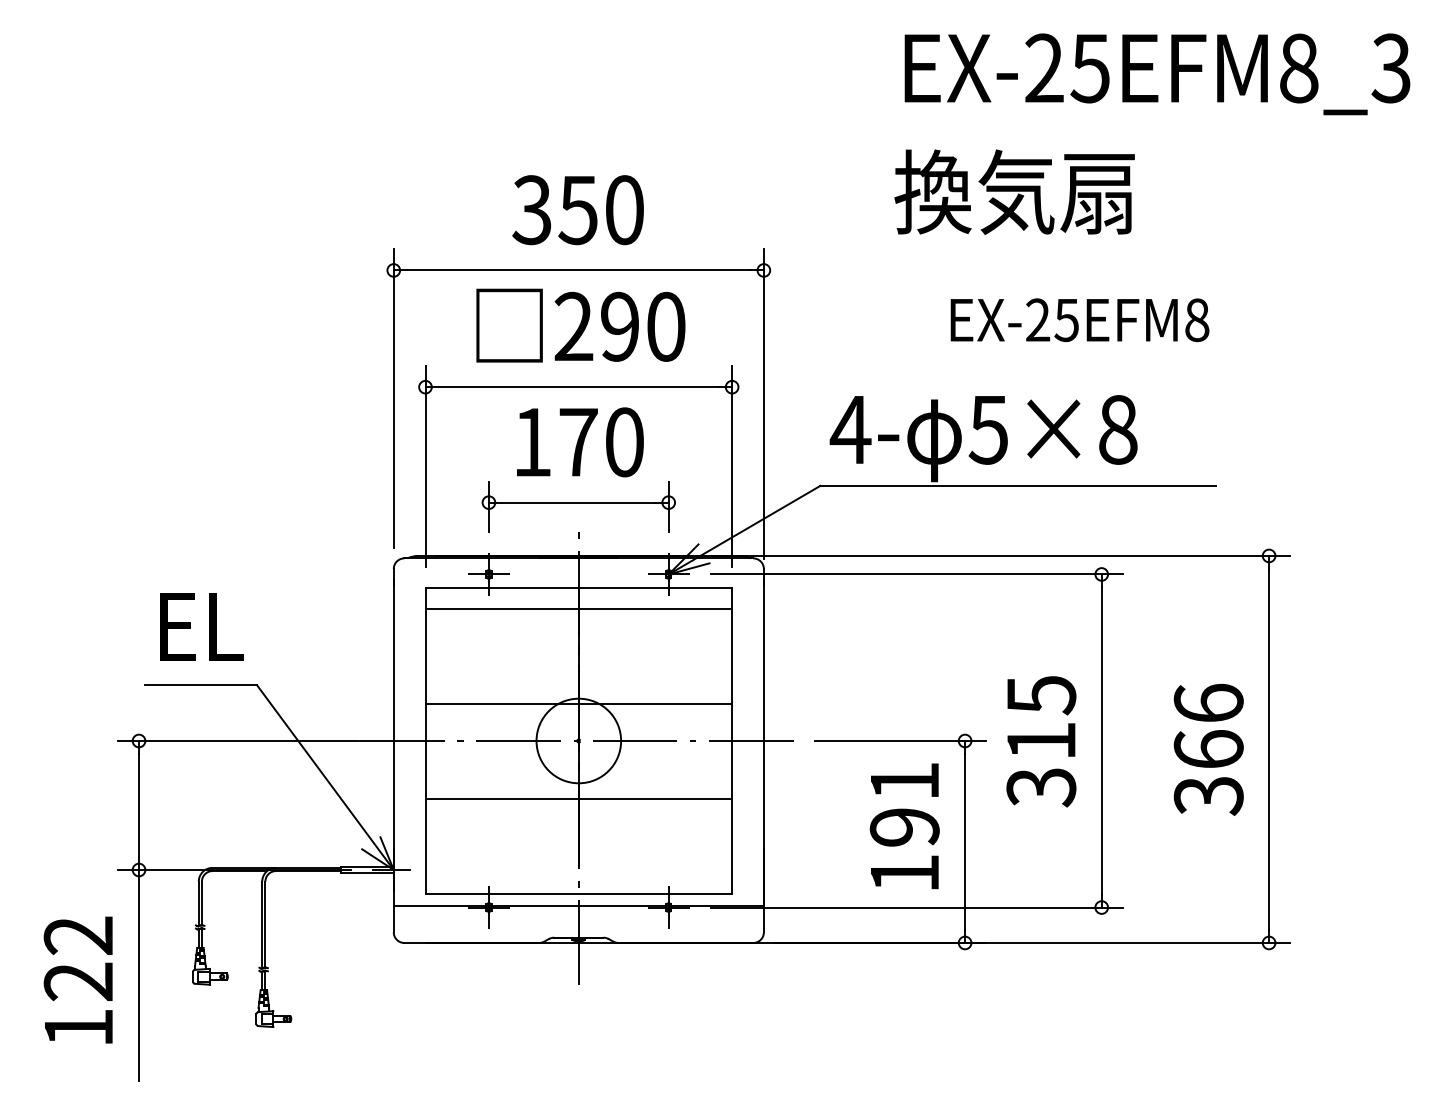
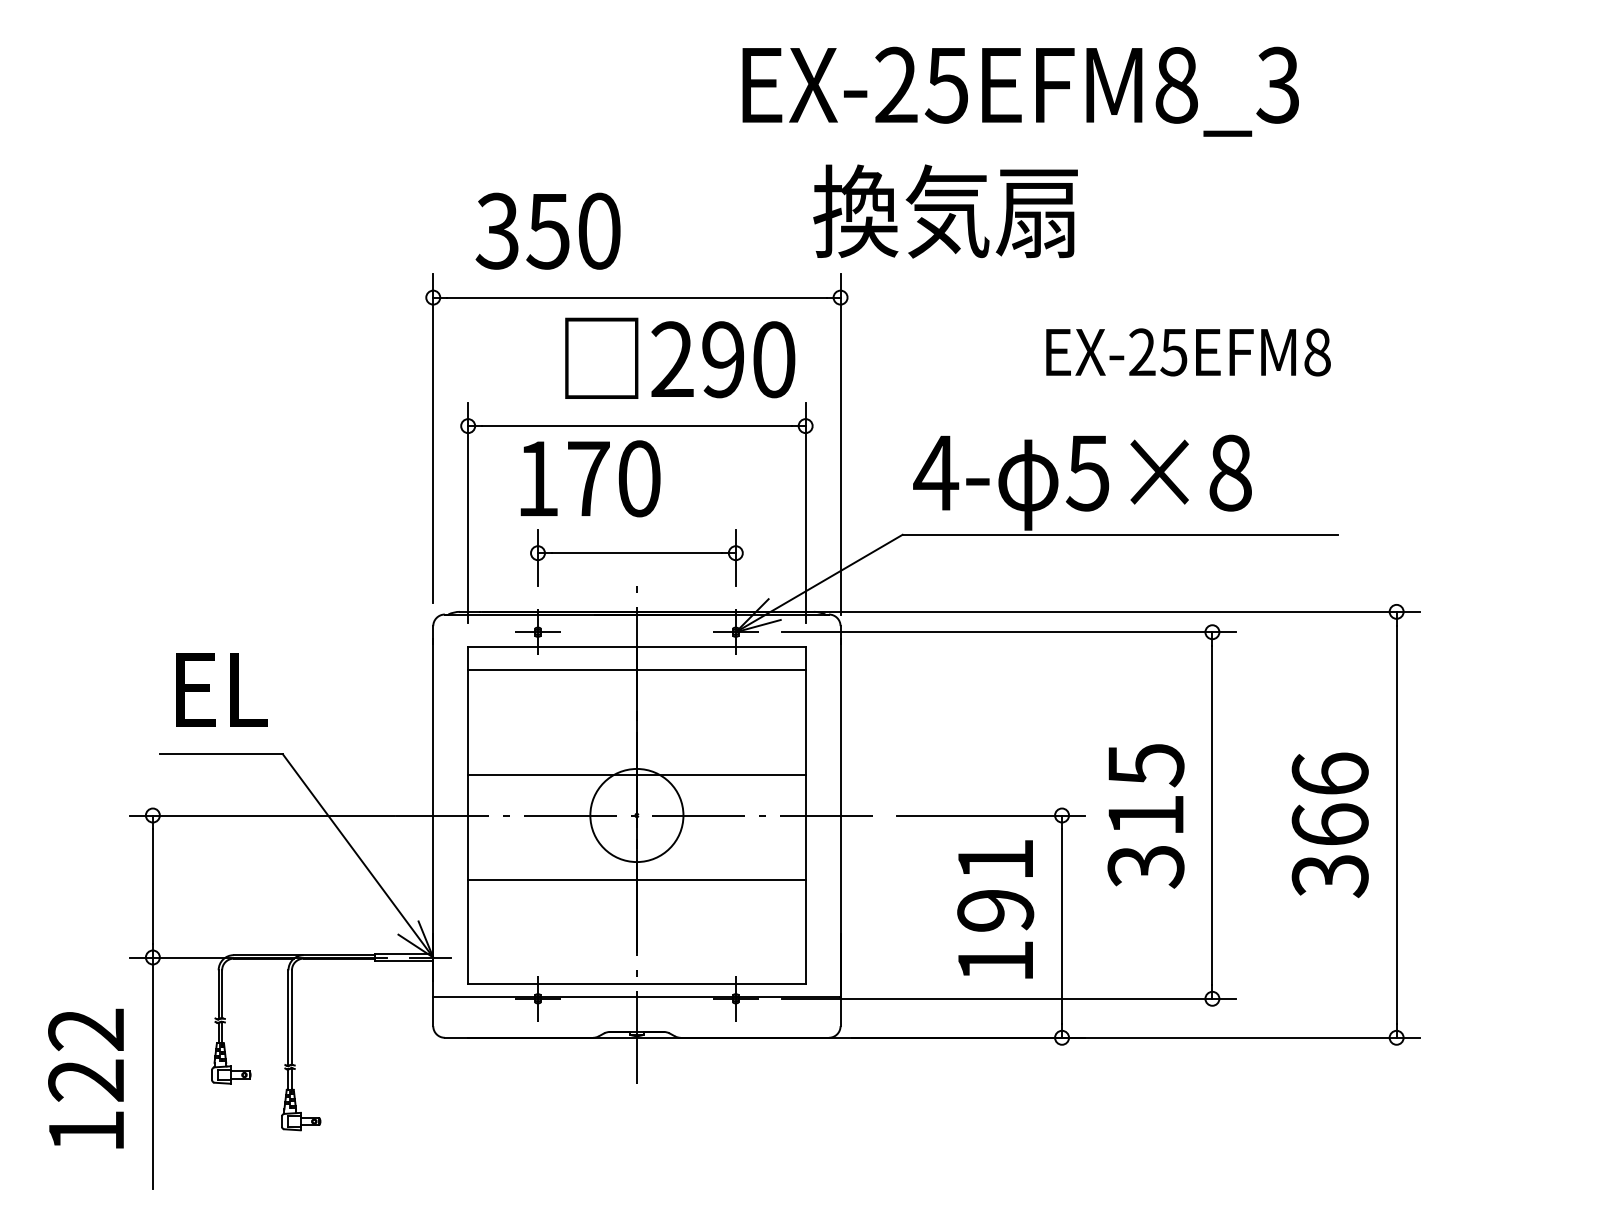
text: (1157, 74) -> (1020, 91), moved
text: (1014, 192) -> (945, 211), moved
text: (577, 209) -> (547, 230), moved
text: (581, 324) -> (680, 357), moved
text: (580, 442) -> (590, 478), moved

